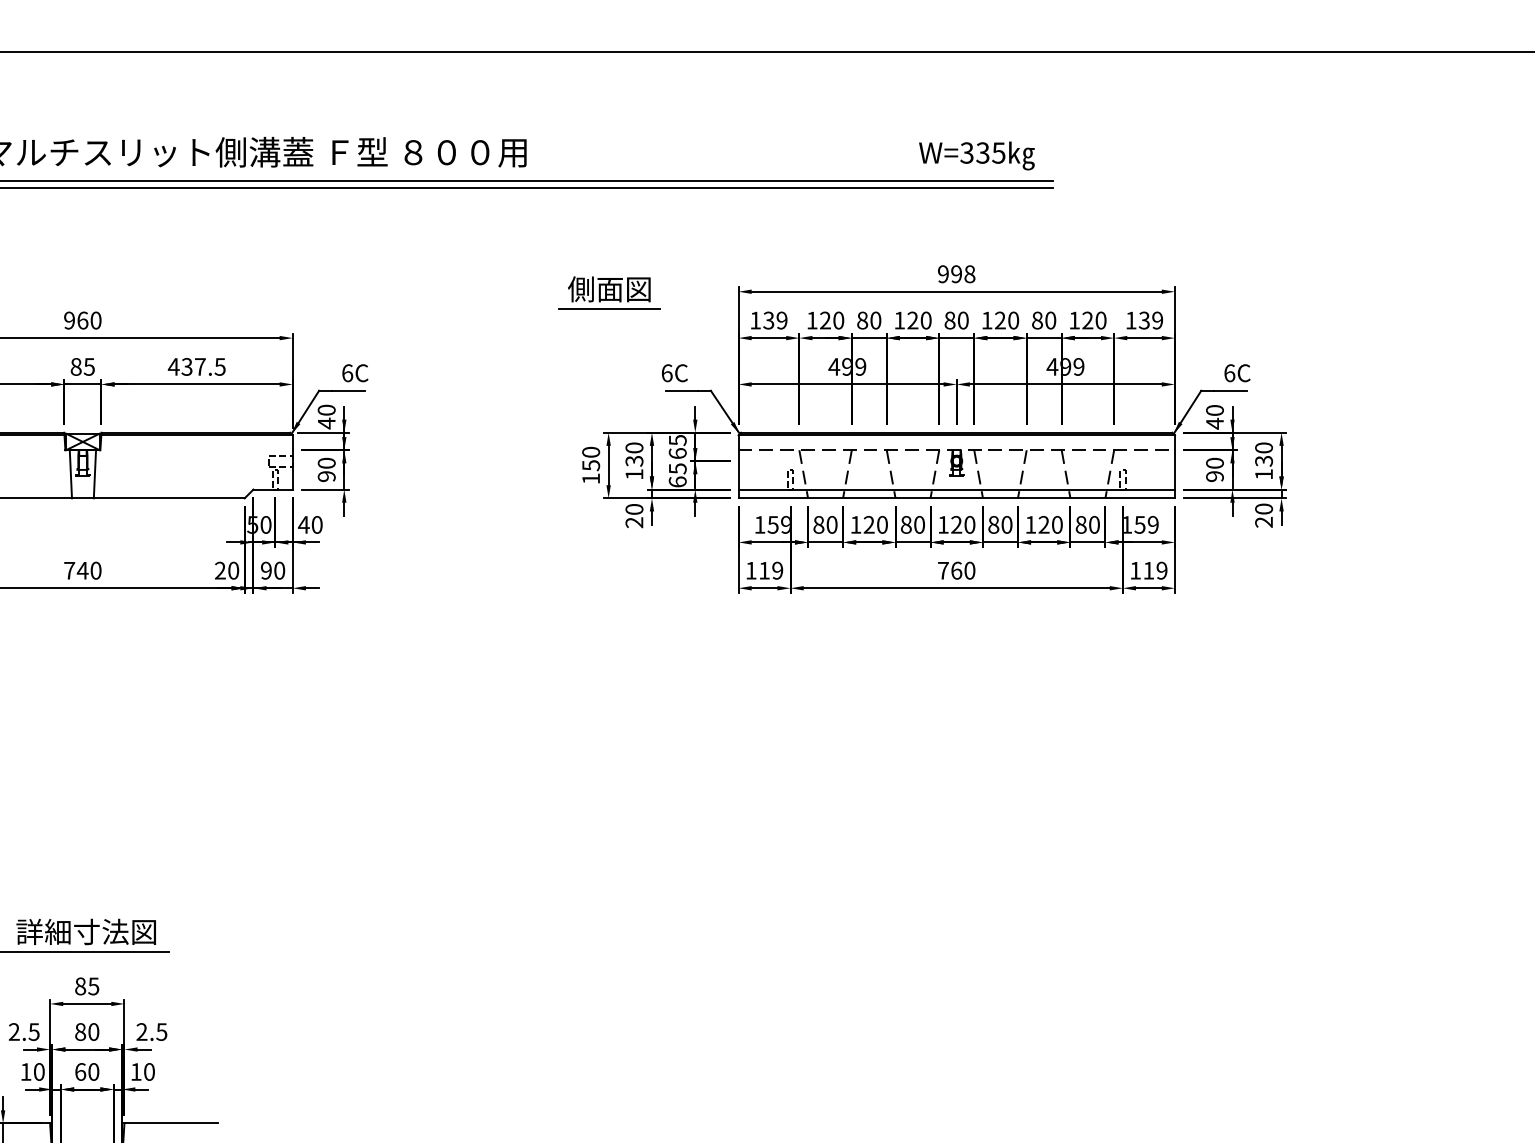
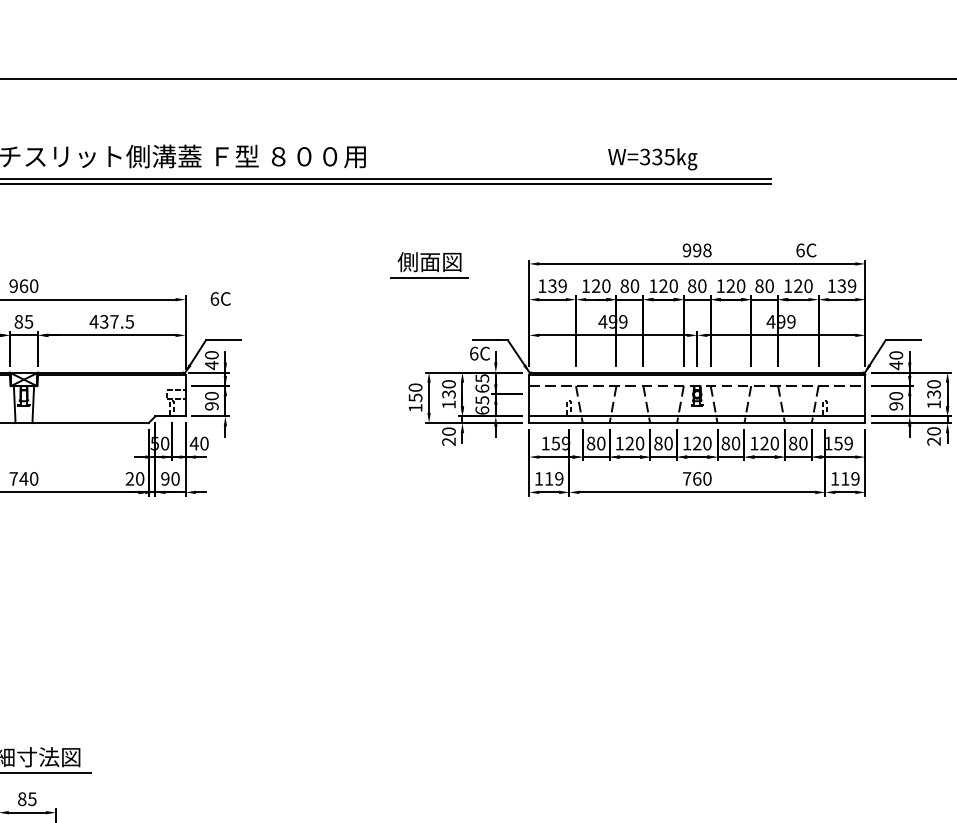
text: (976, 155) -> (652, 158), moved
text: (355, 373) -> (220, 299), moved
text: (674, 373) -> (479, 353), moved
text: (1237, 373) -> (806, 250), moved

